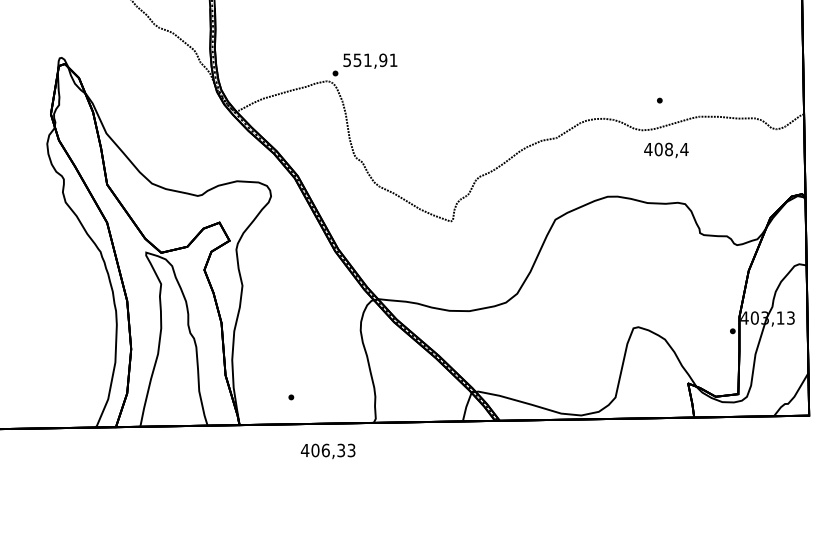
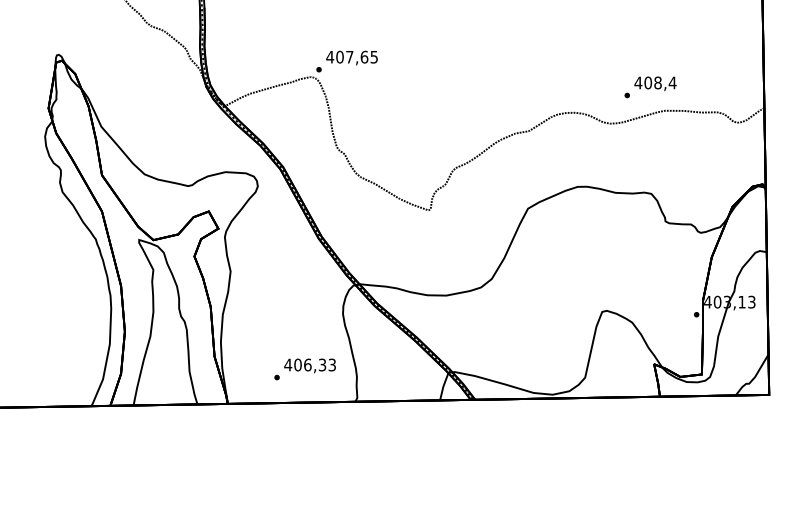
text: (369, 59) -> (351, 56), 551,91 -> 407,65
text: (666, 150) -> (655, 83), moved
text: (327, 451) -> (309, 365), moved

